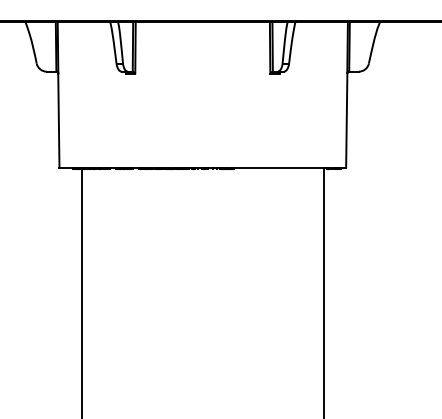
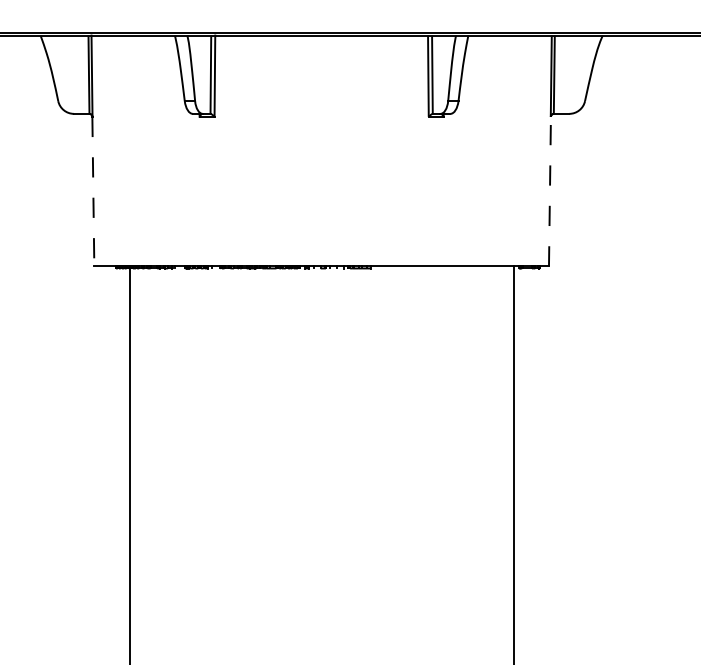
line: (346, 120) -> (549, 191), solid -> dashed
line: (58, 121) -> (92, 192), solid -> dashed

